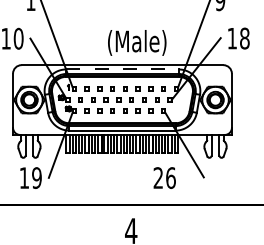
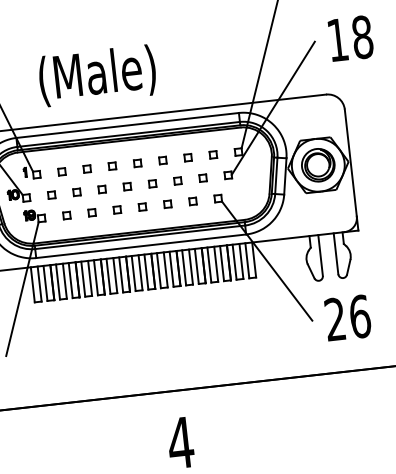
text: (137, 42) -> (97, 74), moved
line: (122, 69) -> (127, 125), dashed -> solid
text: (164, 177) -> (347, 316), moved

